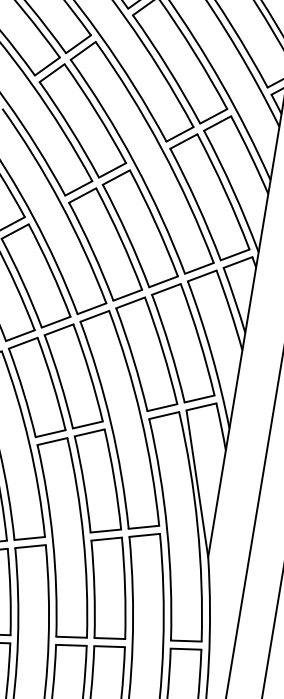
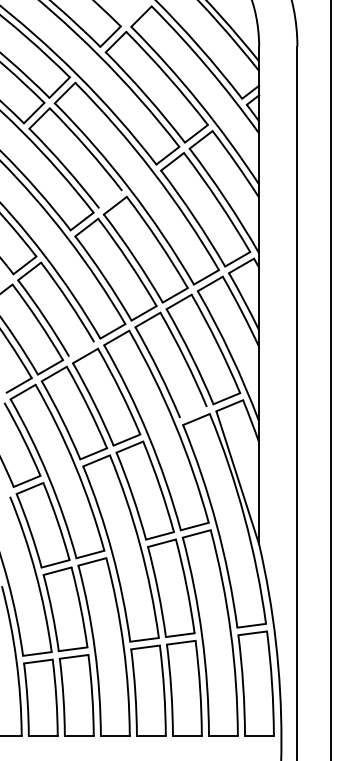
line: (112, 170) -> (110, 199), removed
line: (55, 322) -> (81, 349), removed
line: (162, 407) -> (193, 412), removed

